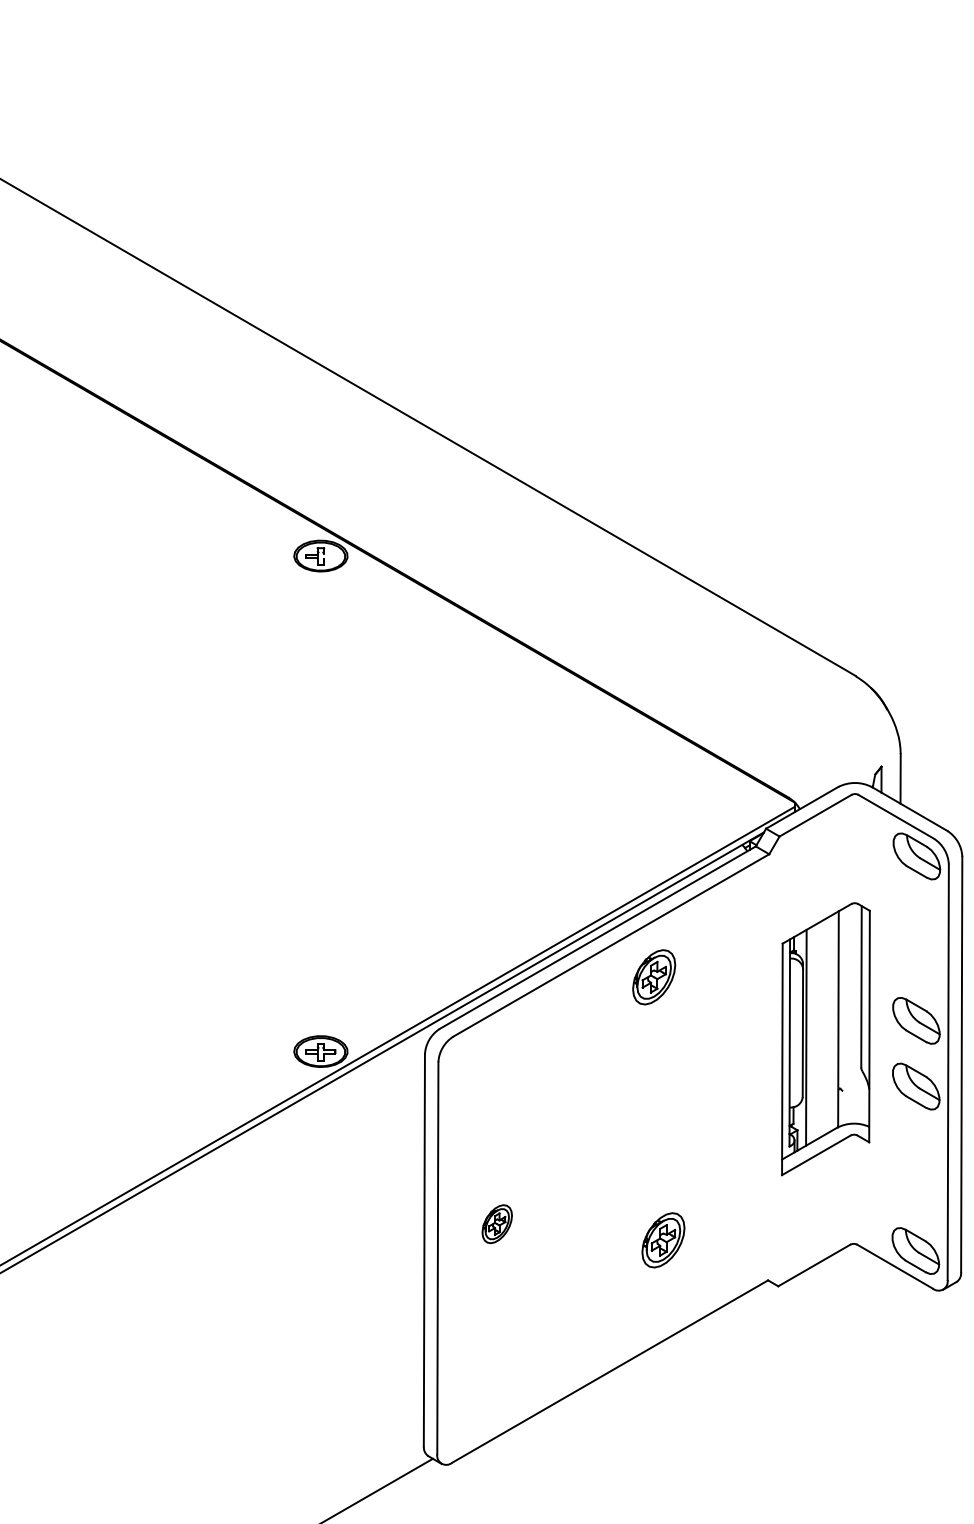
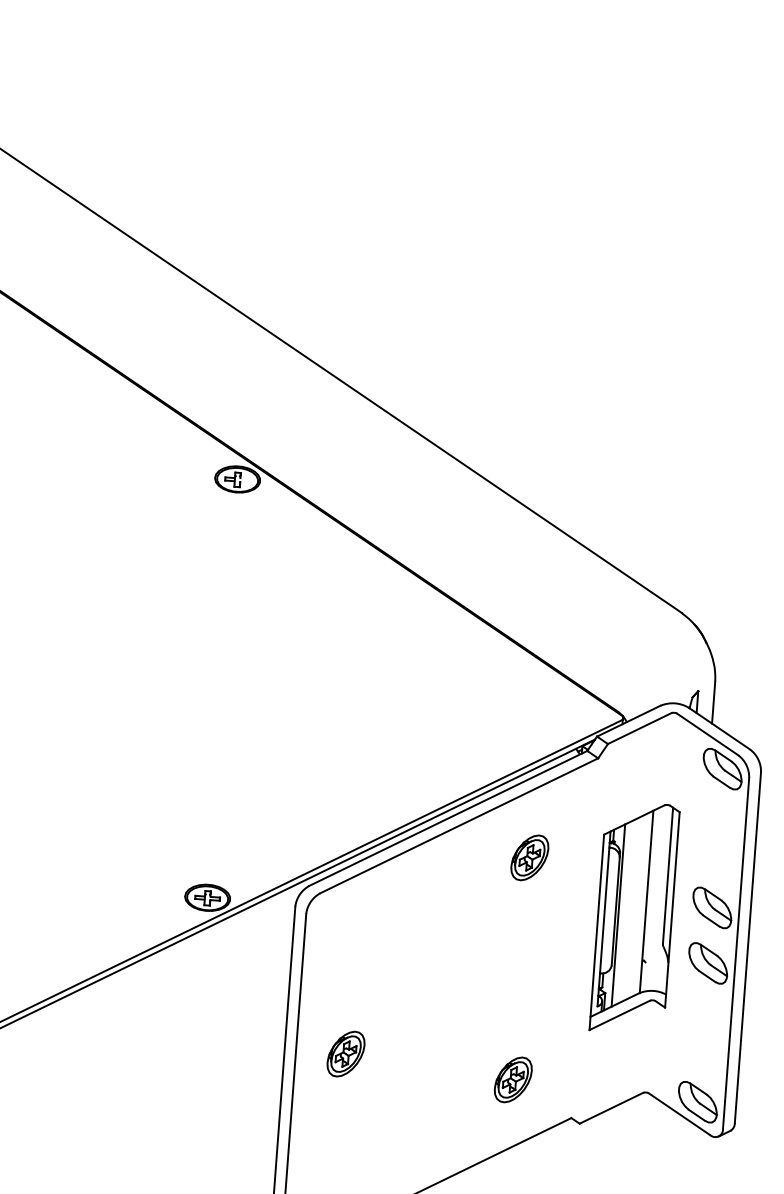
part: (654, 977) -> (530, 858), moved
part: (497, 1224) -> (346, 1054), size x1.43
part: (663, 1240) -> (513, 1080), moved

